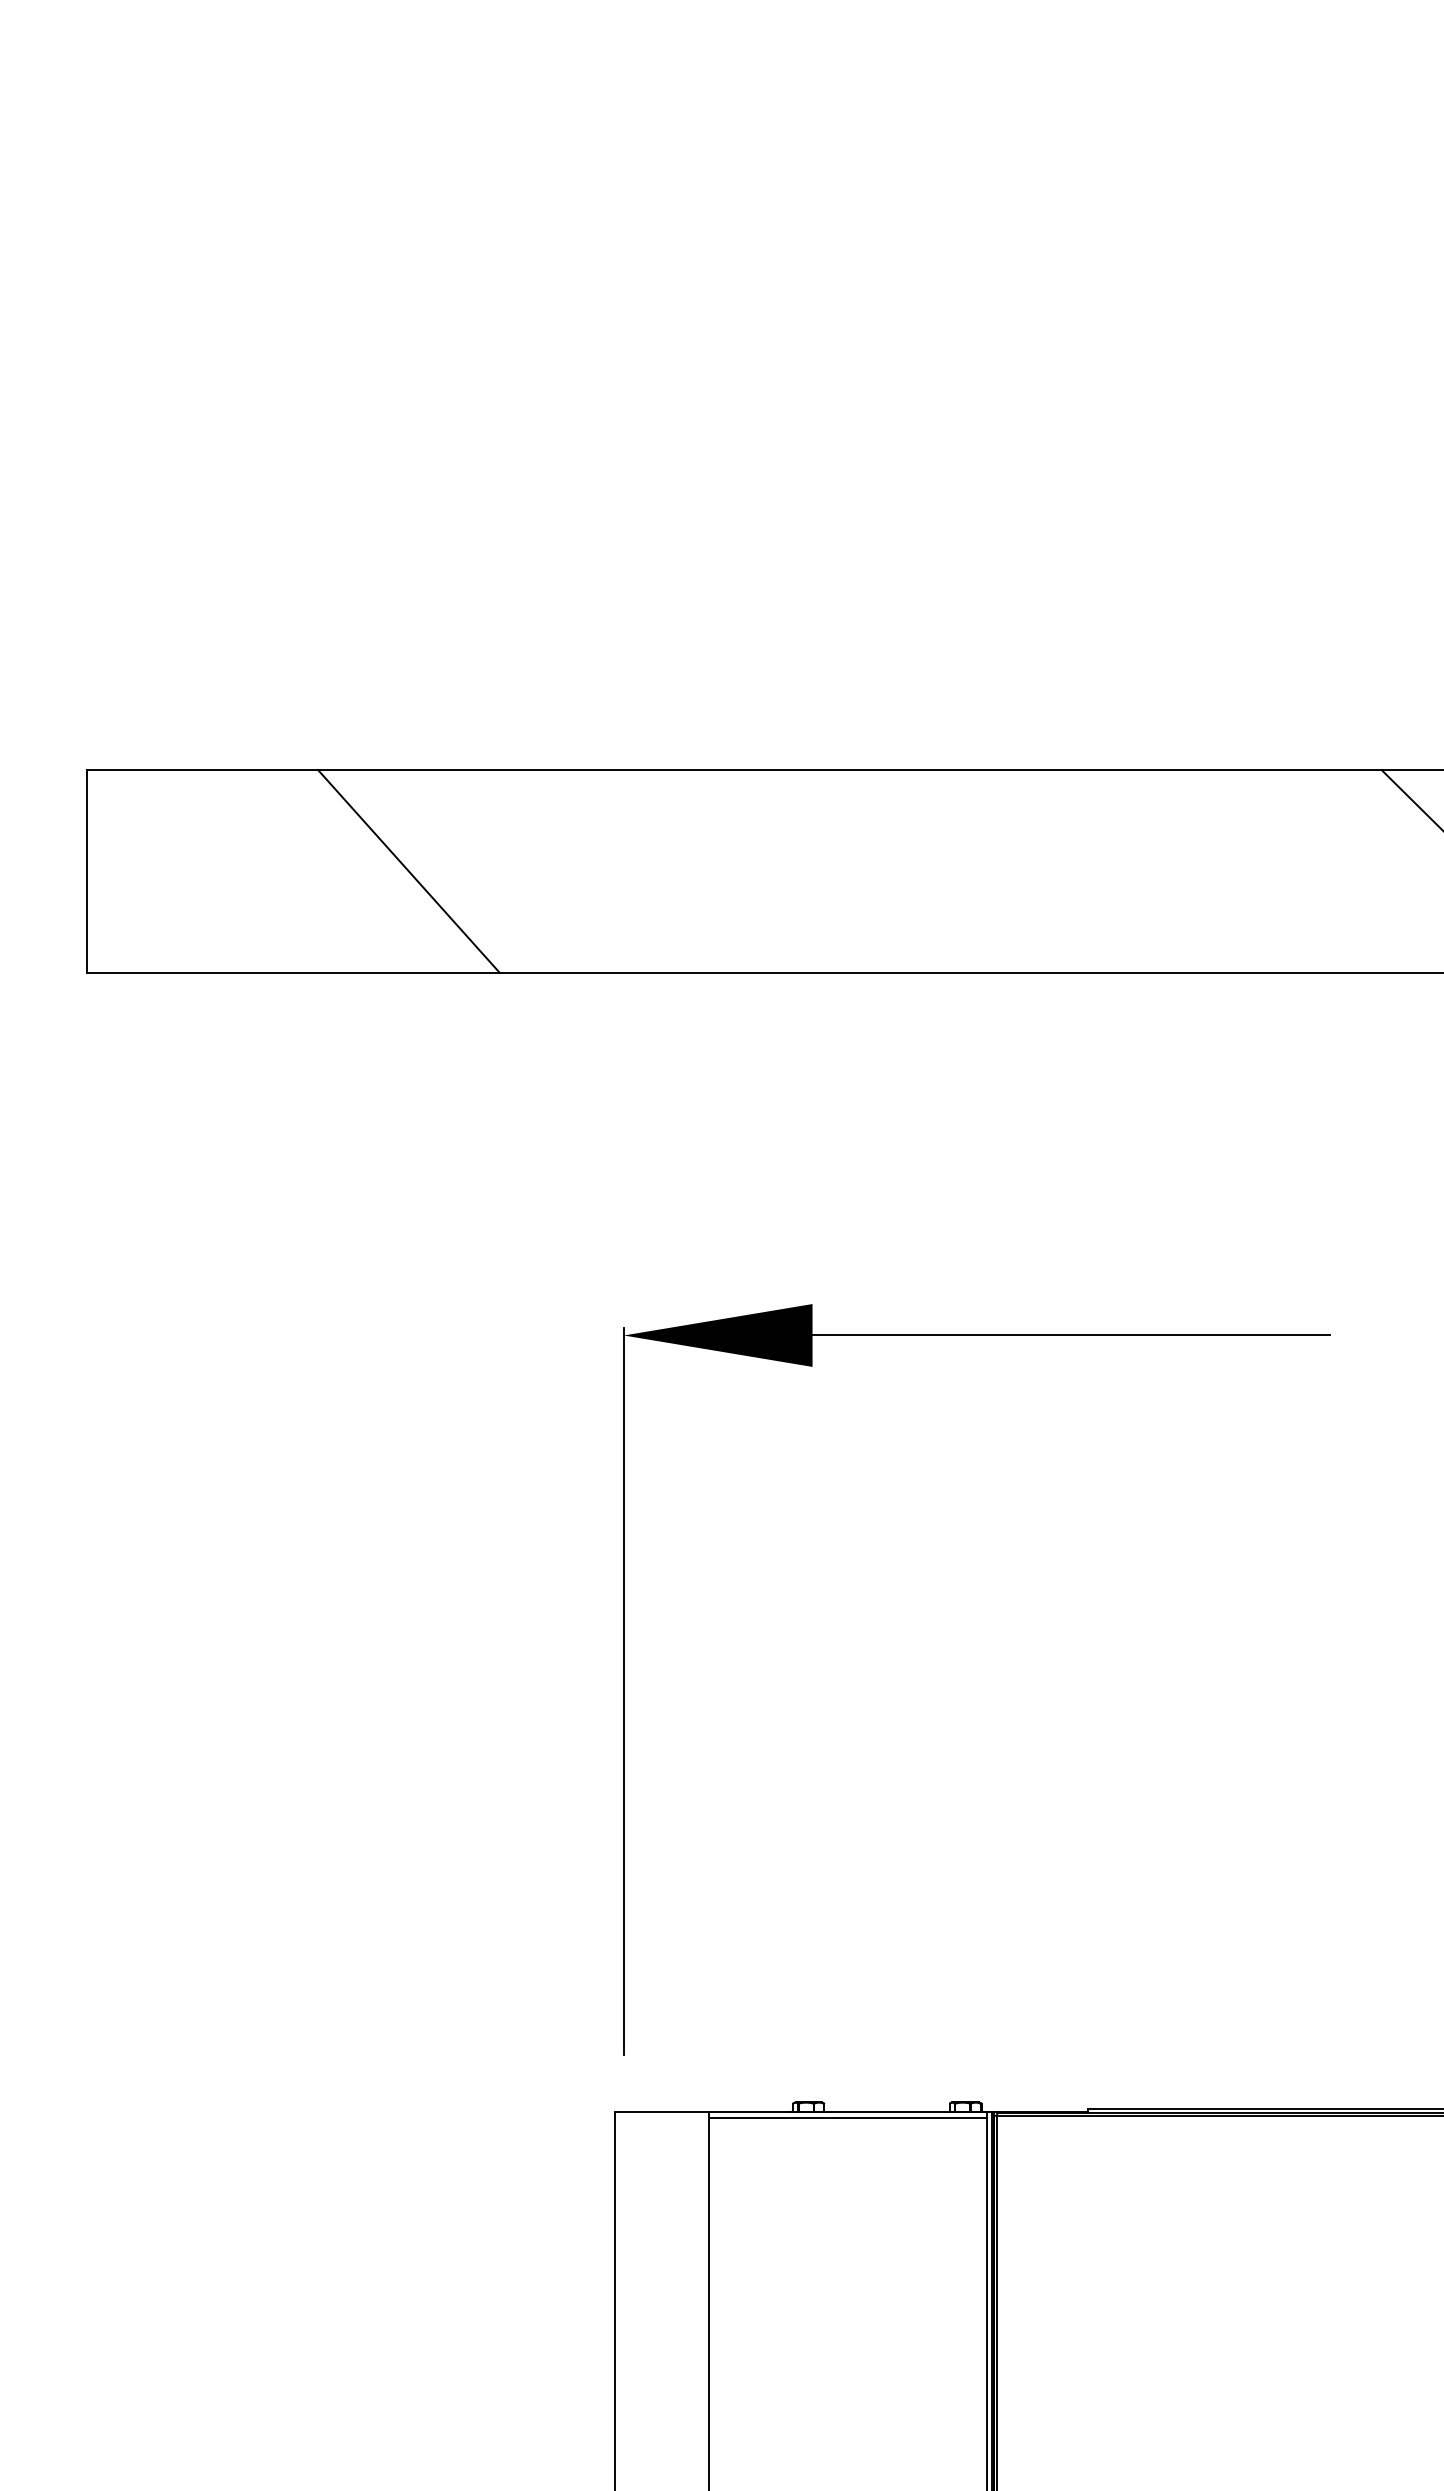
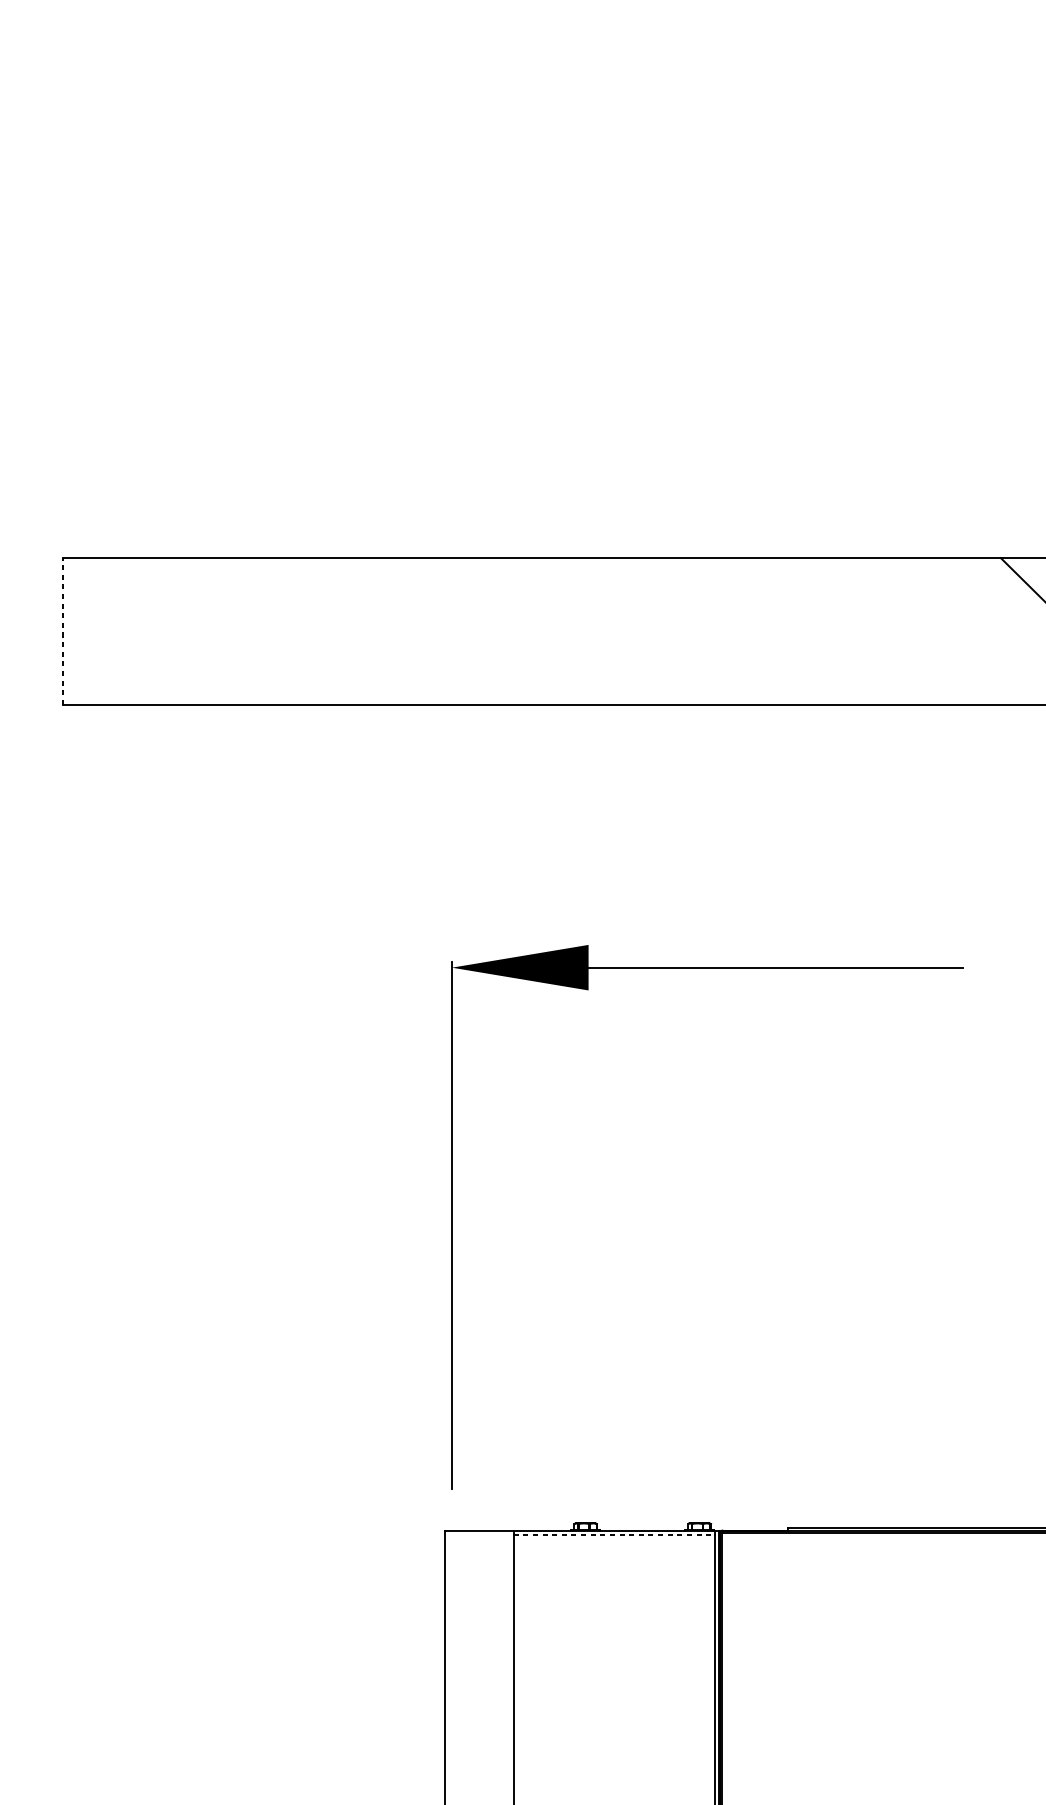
line: (86, 870) -> (62, 630), solid -> dashed
line: (408, 871) -> (295, 631), removed
line: (847, 2117) -> (613, 1534), solid -> dashed

